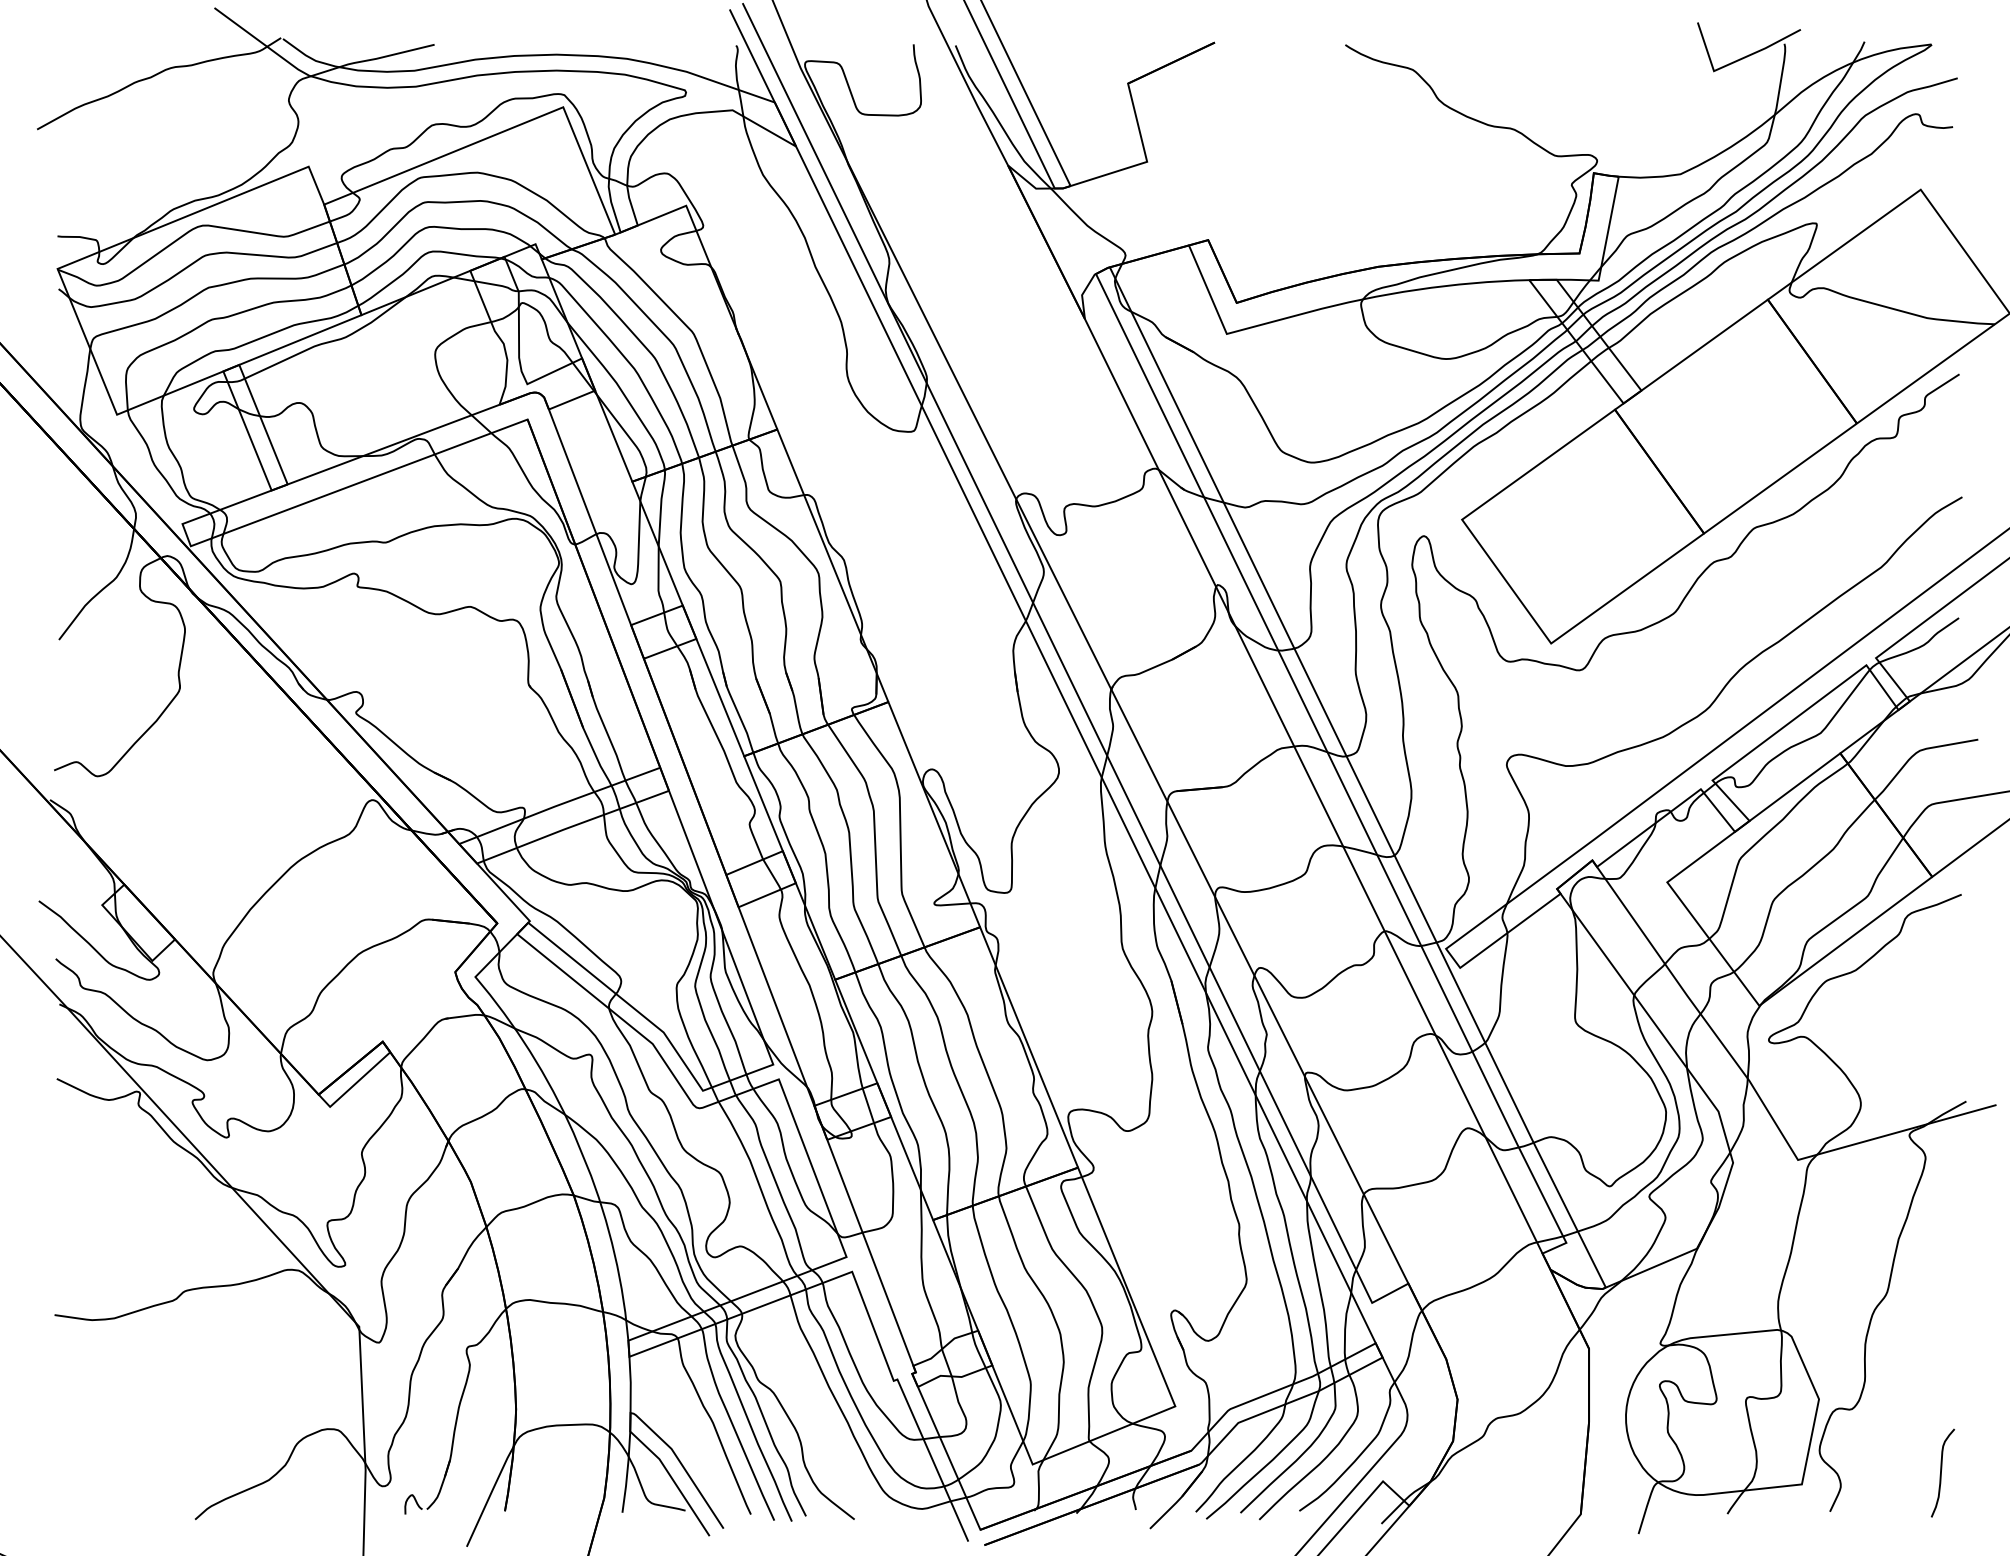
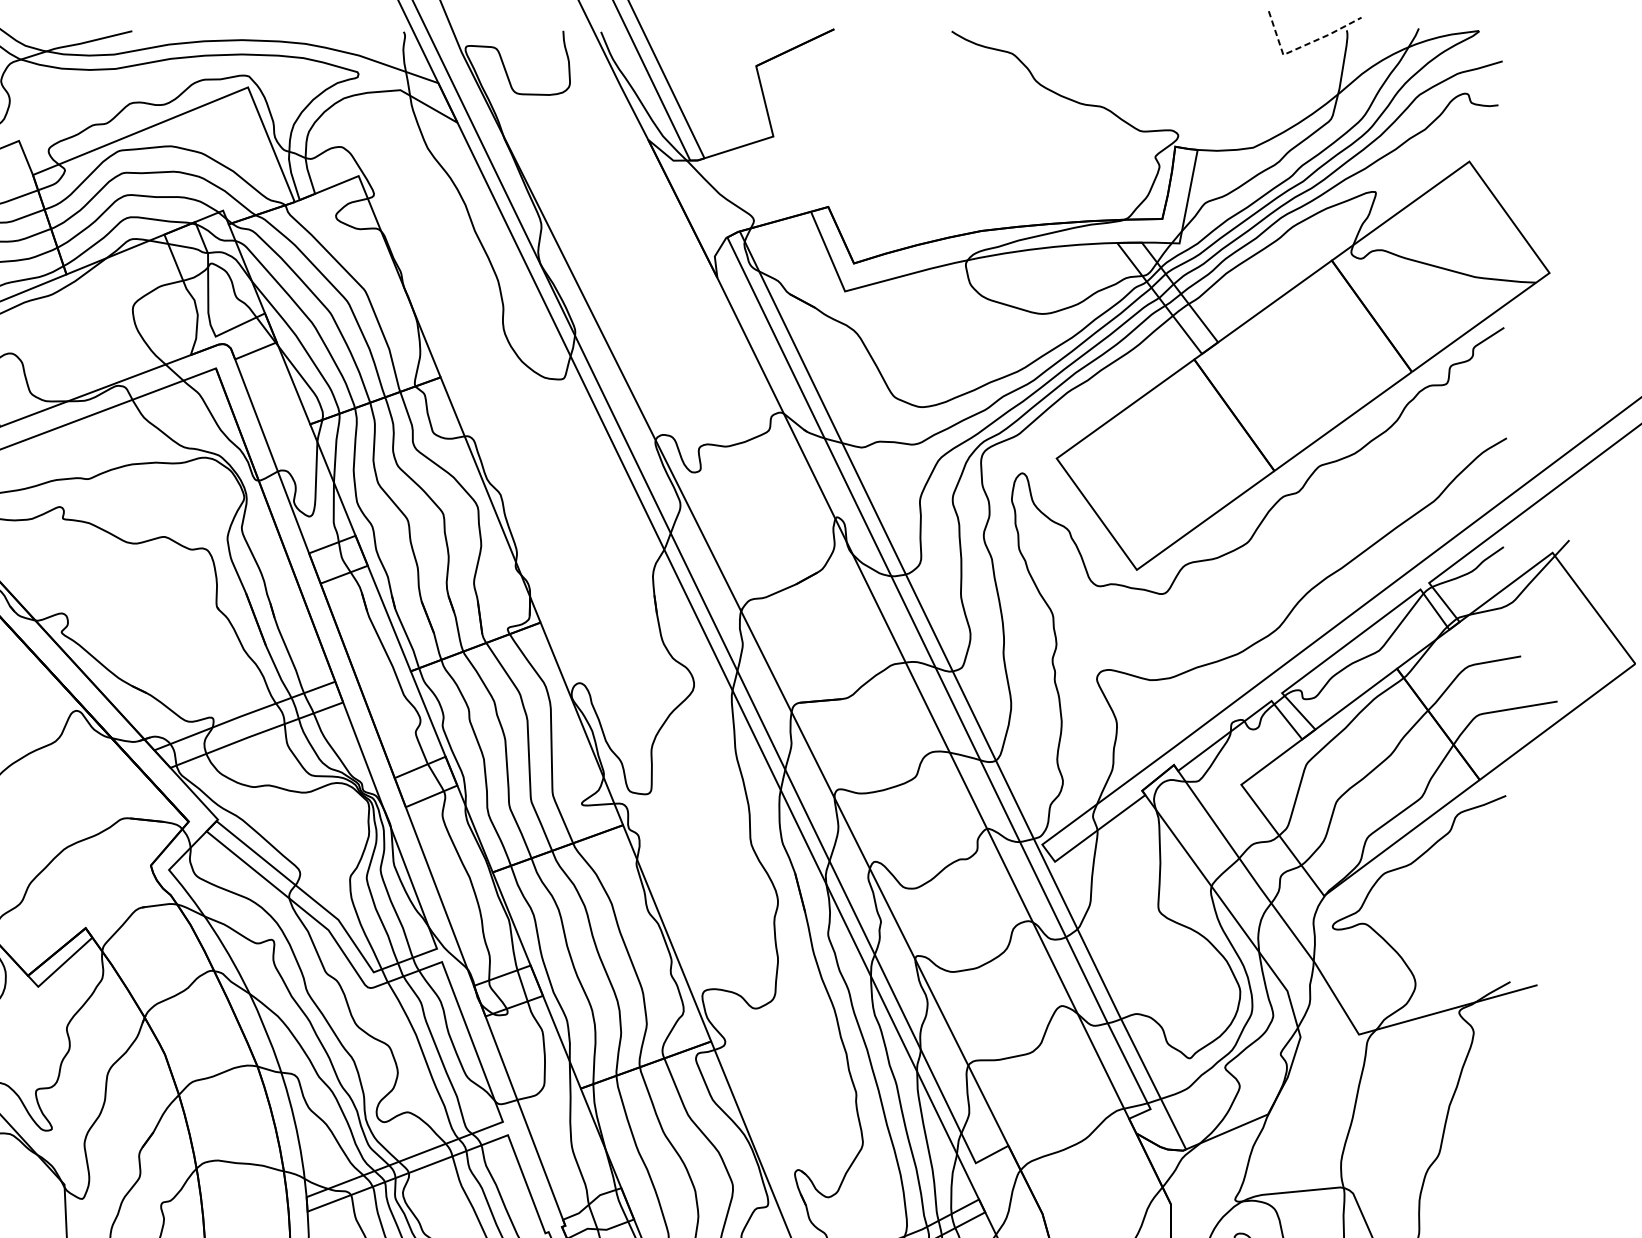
line: (1734, 61) -> (1301, 46), solid -> dashed

